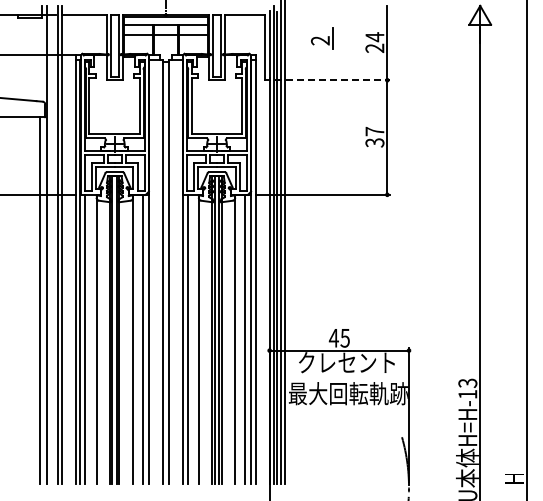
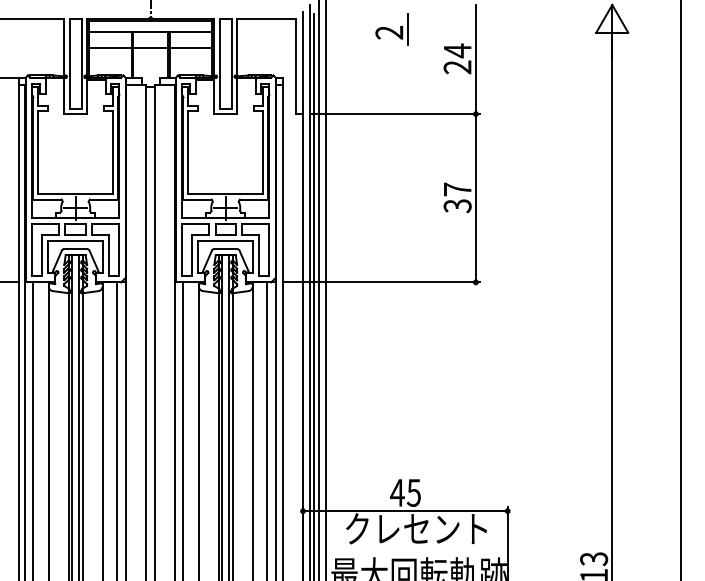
part: (322, 38) -> (392, 29), moved
line: (332, 80) -> (395, 114), dashed -> solid

